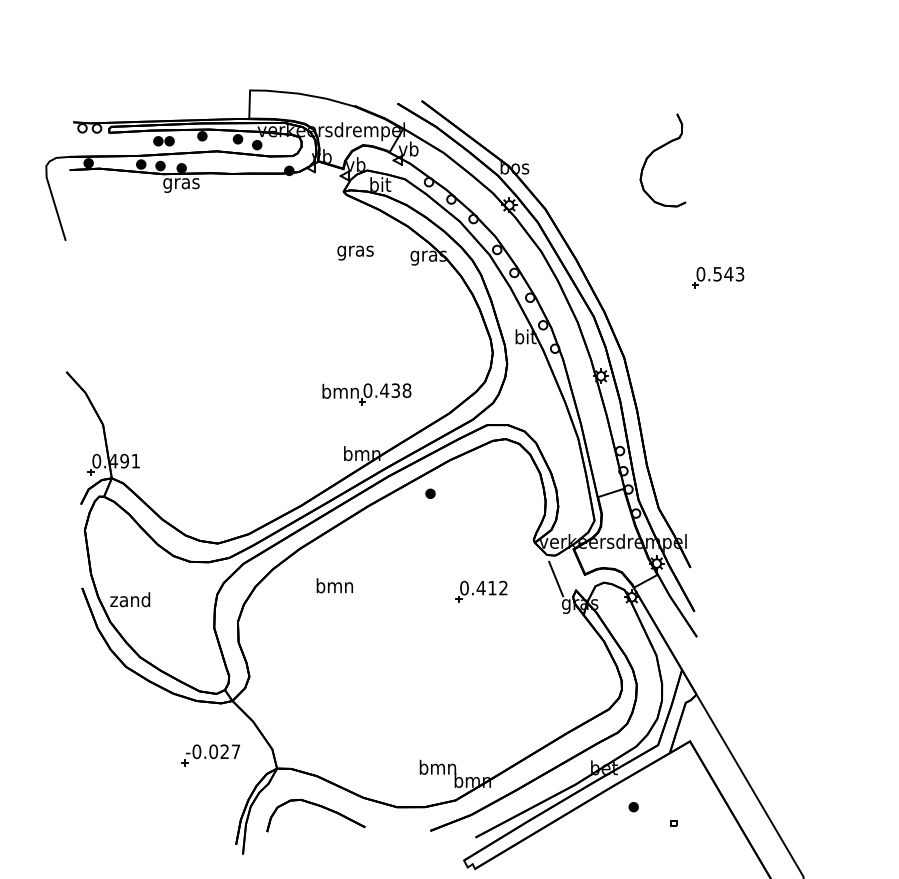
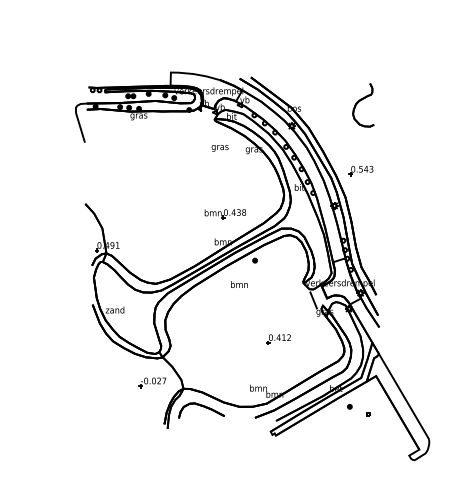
part: (716, 276) -> (360, 170), moved
text: (334, 585) -> (239, 284), moved
part: (480, 592) -> (278, 339), moved

